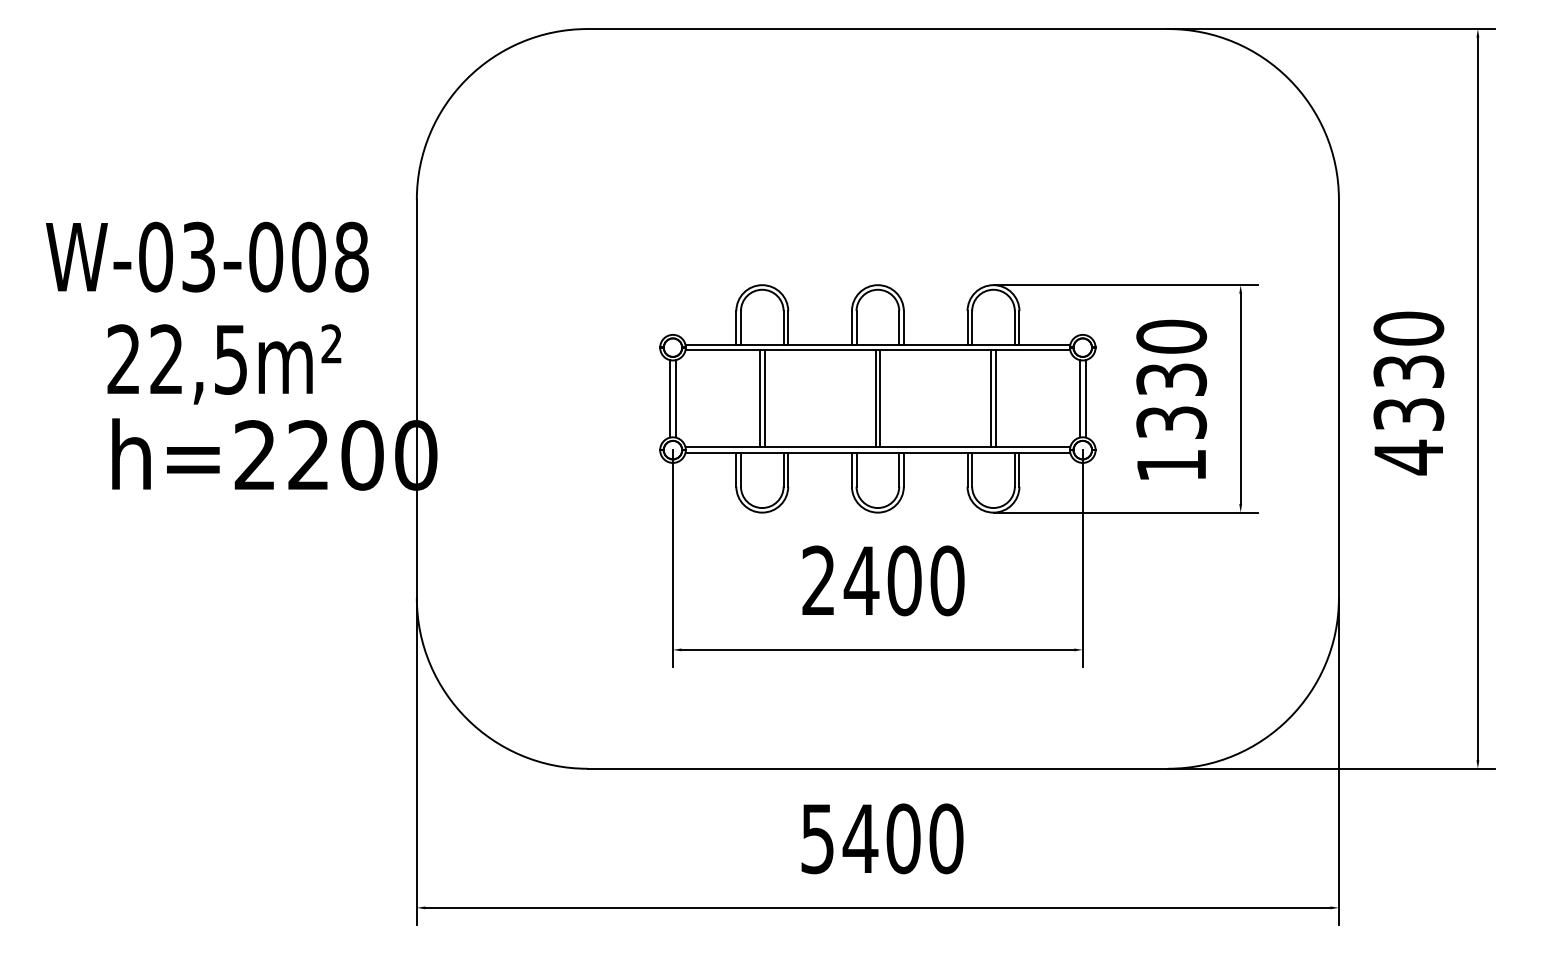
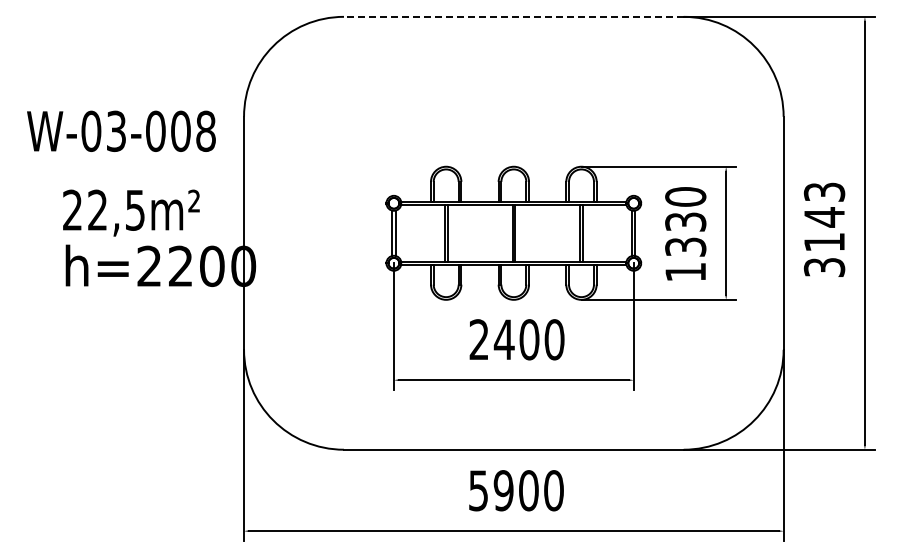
line: (877, 28) -> (513, 16), solid -> dashed
text: (207, 255) -> (121, 130), moved
text: (1408, 394) -> (824, 230), 4330 -> 3143
text: (860, 838) -> (503, 490), 5400 -> 5900

